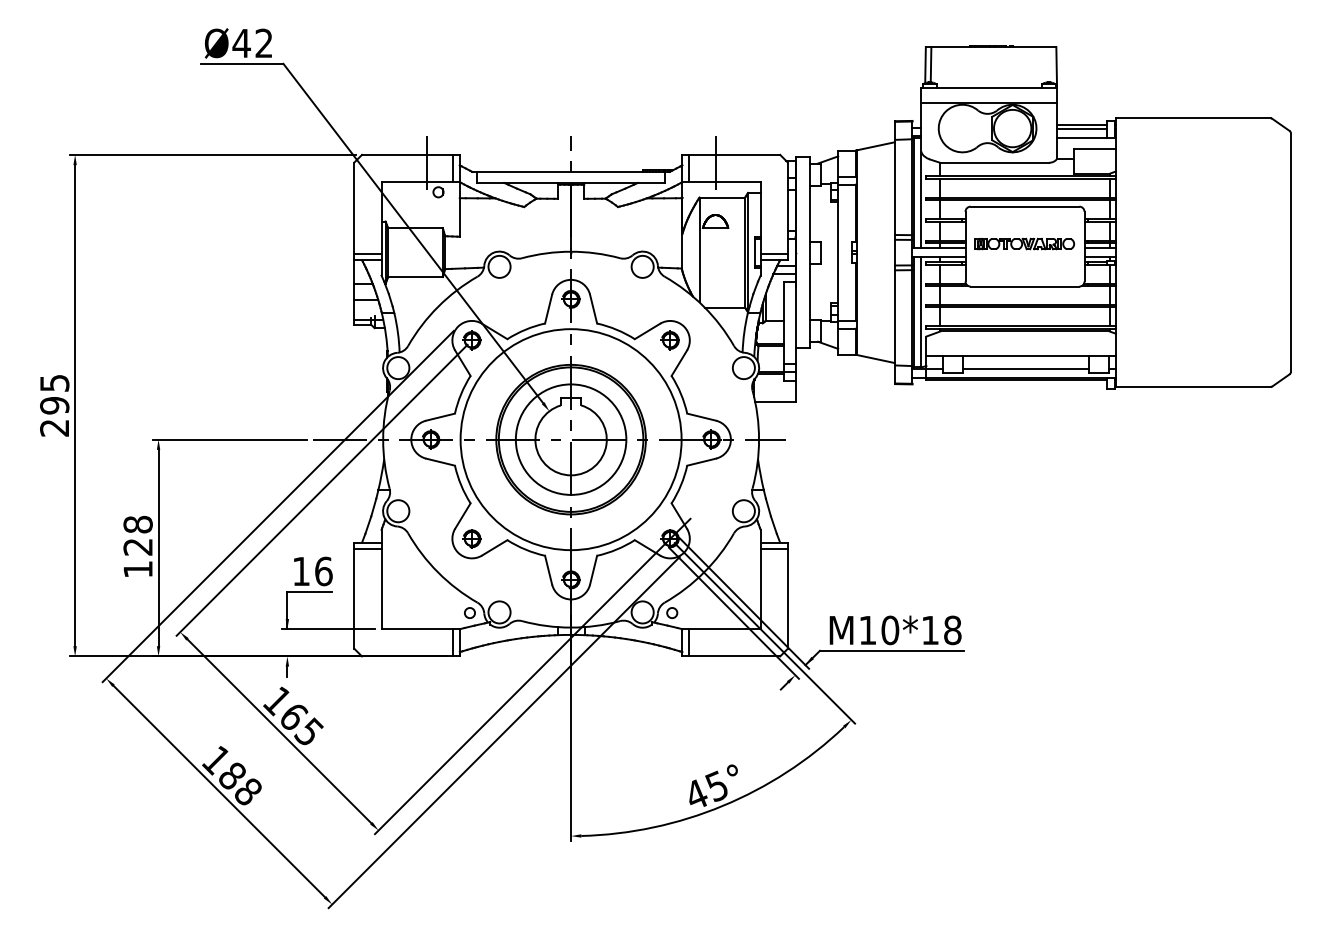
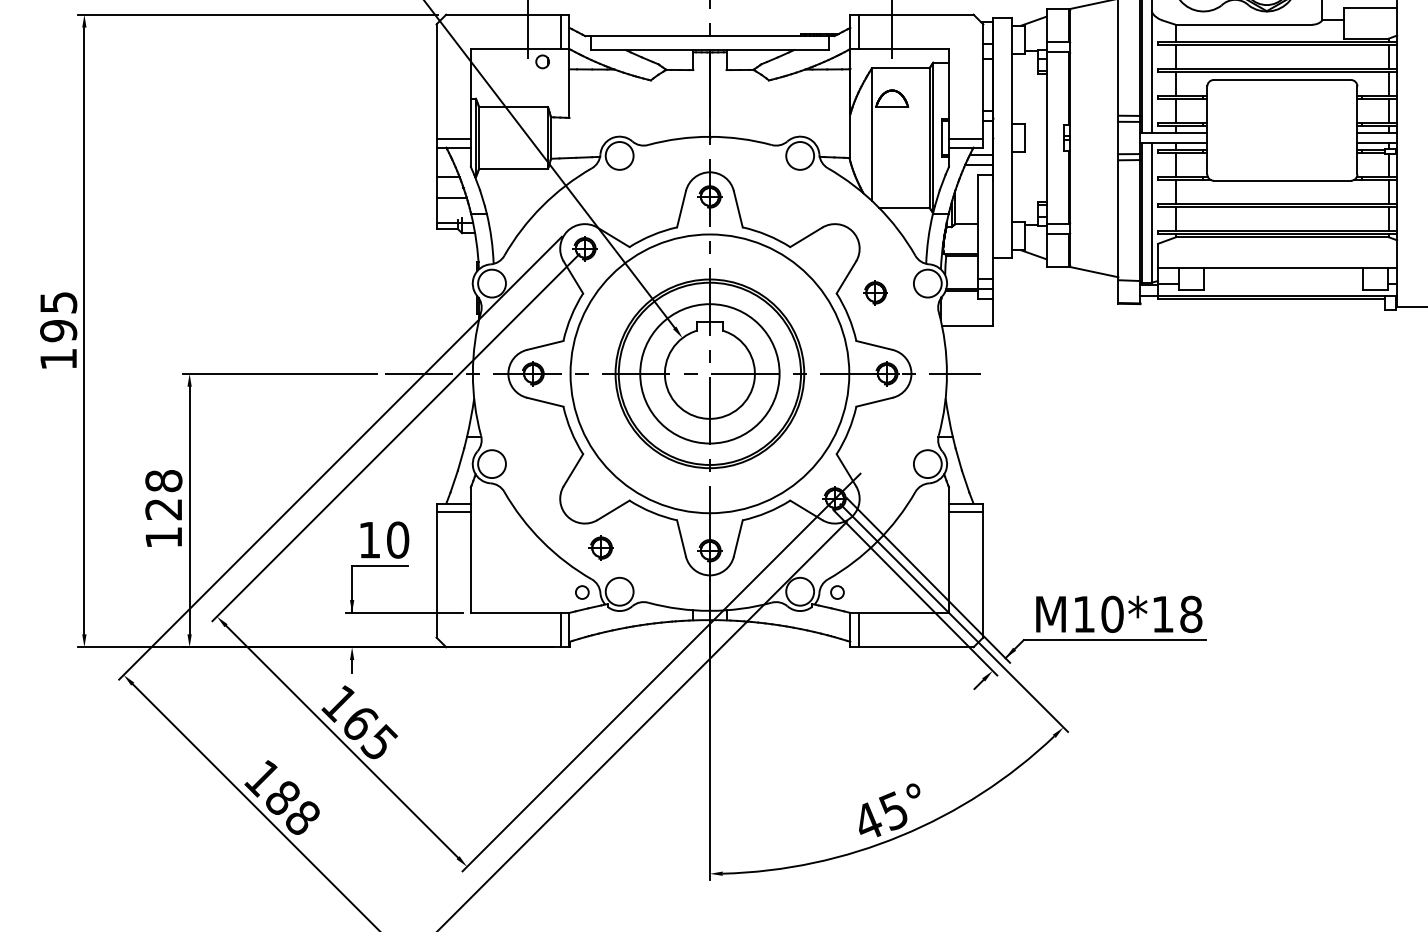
part: (1024, 243) -> (1281, 126), removed
part: (669, 340) -> (874, 292), moved
line: (1025, 368) -> (1283, 284), removed
text: (54, 428) -> (58, 359), 295 -> 195
part: (471, 538) -> (600, 547), moved
text: (323, 570) -> (397, 538), 16 -> 10

